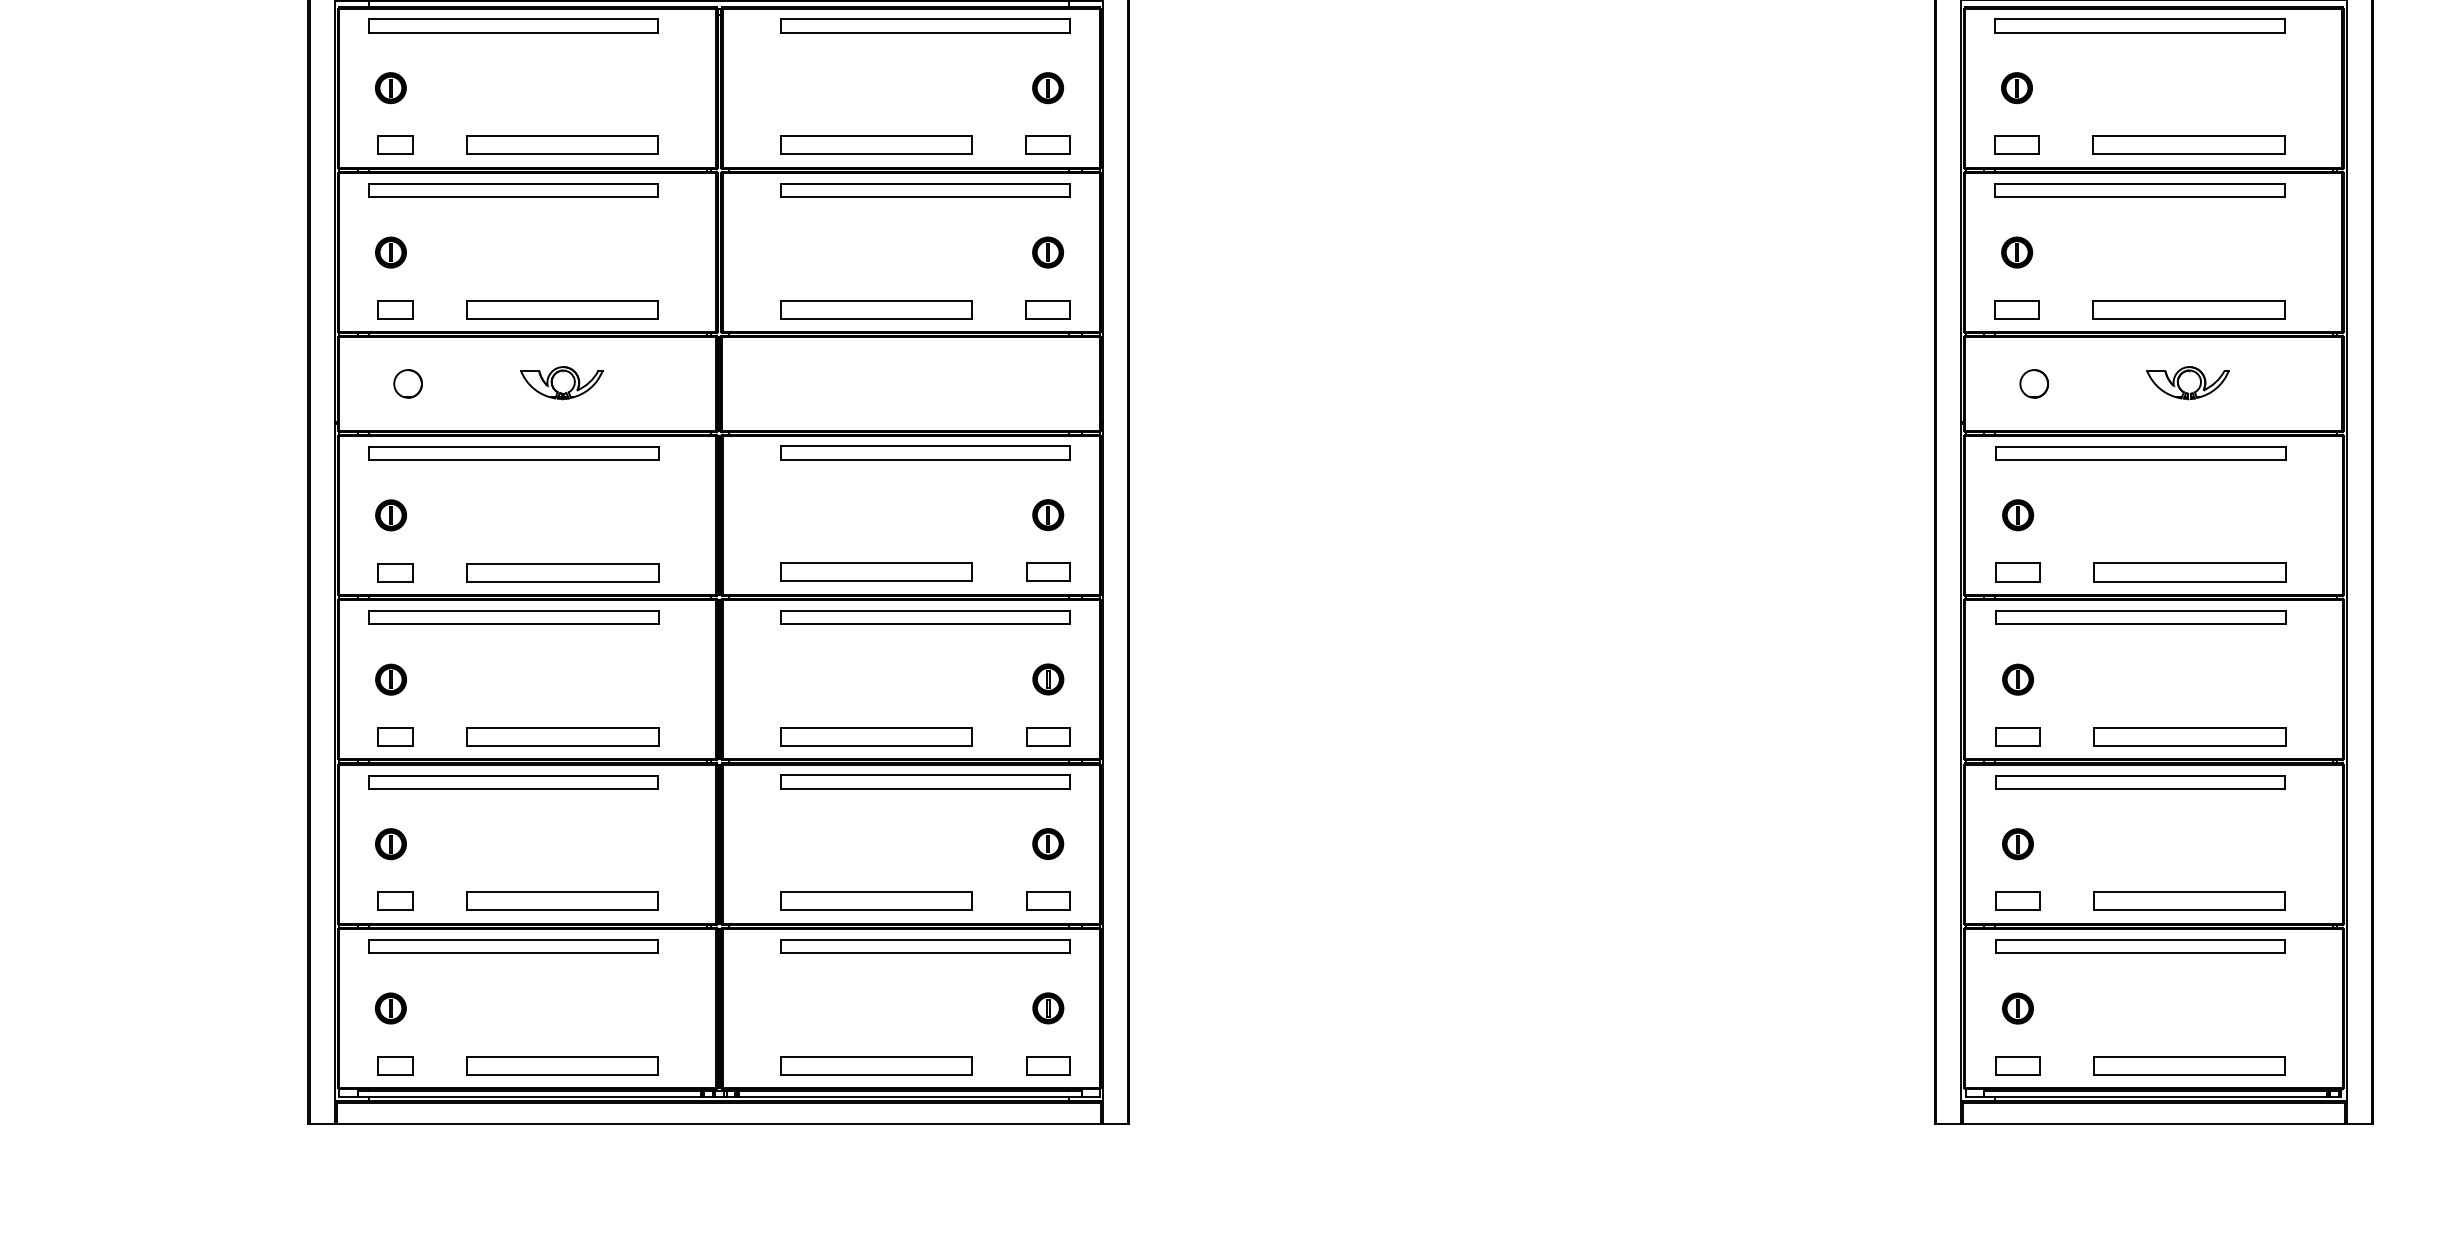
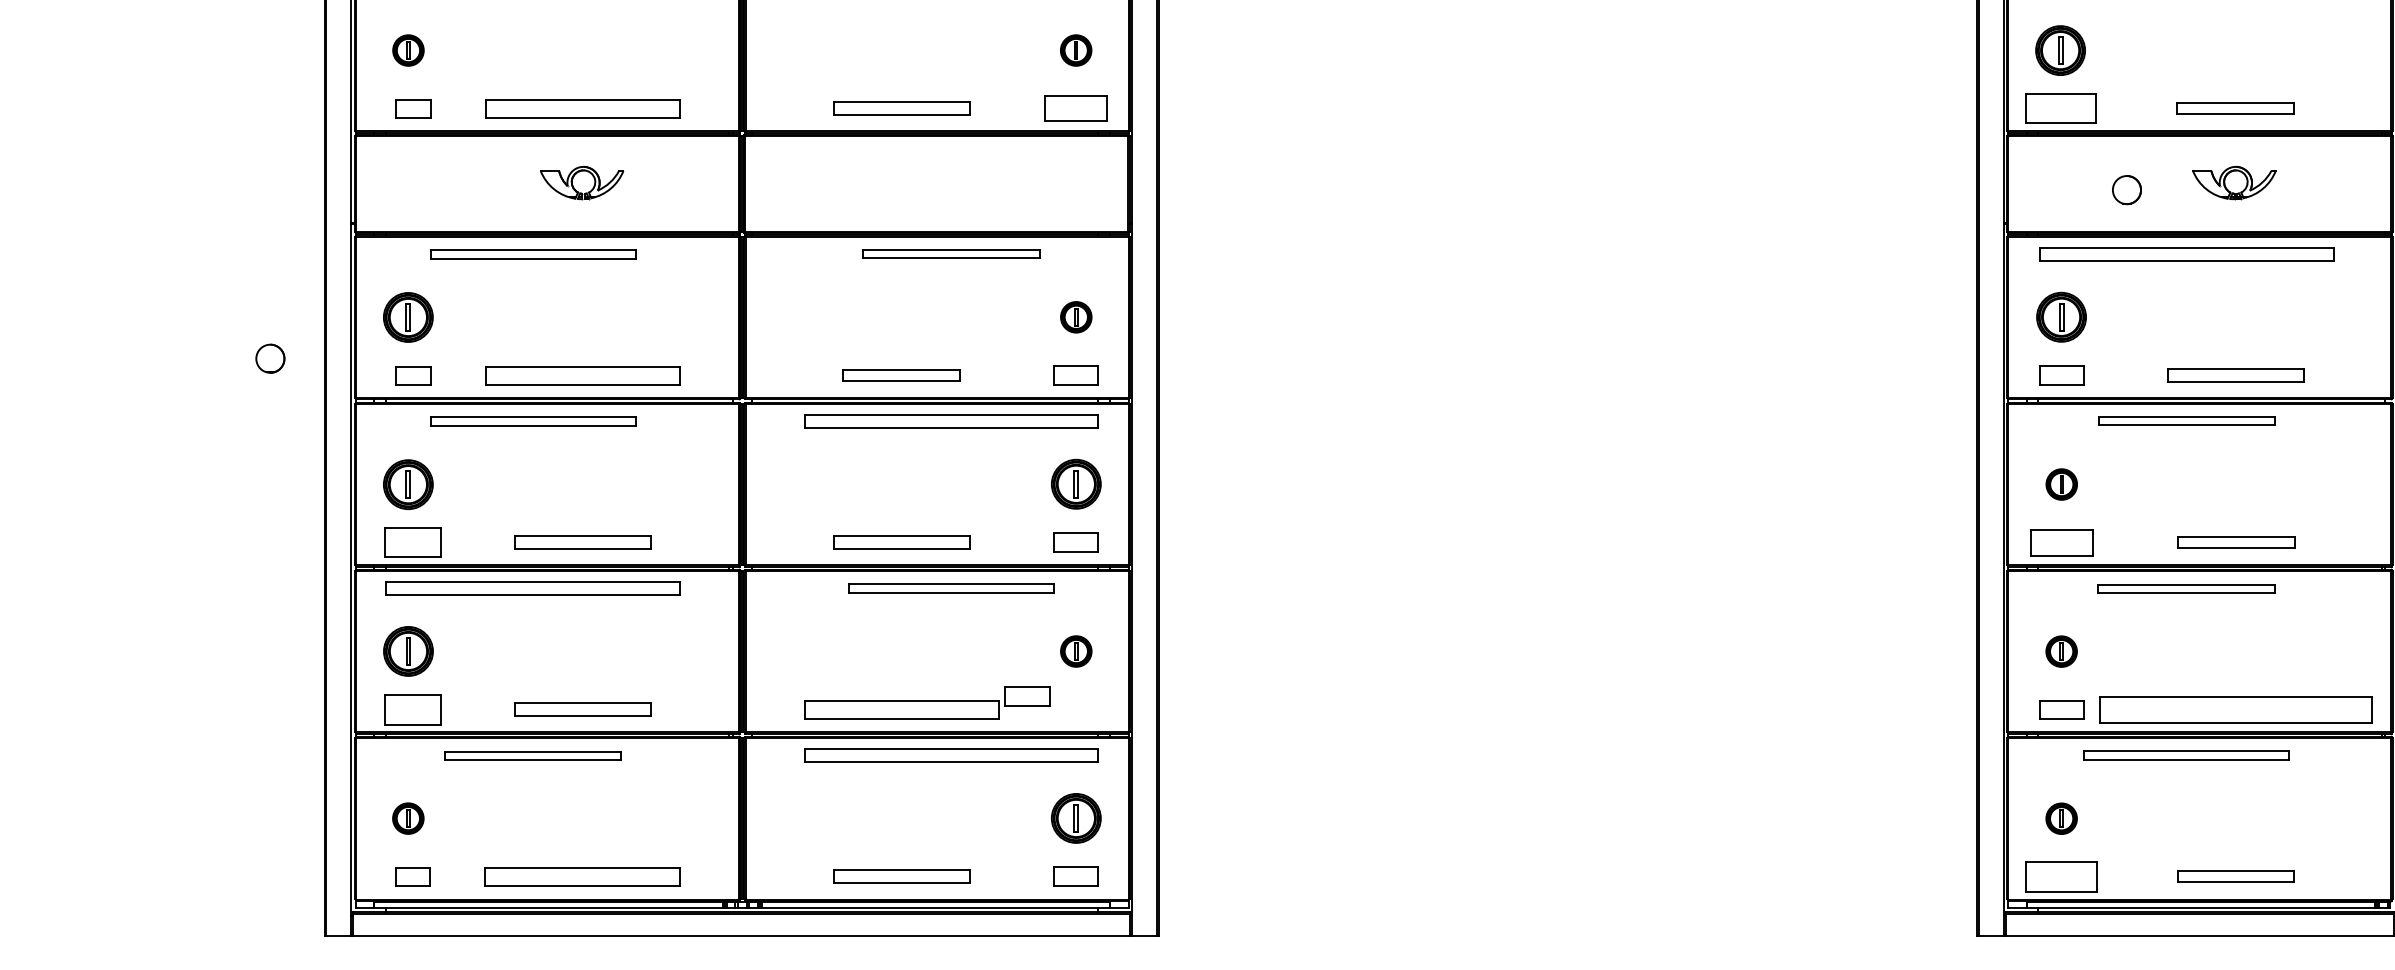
part: (2017, 252) -> (2061, 50), size x1.6
part: (876, 309) -> (901, 108), size x0.7
part: (1047, 309) -> (1075, 108), size x1.4
part: (2016, 309) -> (2060, 108), size x1.6
part: (2188, 309) -> (2234, 108), size x0.6
circle: (407, 383) -> (269, 358), moved
part: (2034, 383) -> (2127, 189), moved
part: (925, 452) -> (951, 253), size x0.6
part: (513, 453) -> (532, 254), size x0.7
part: (391, 515) -> (408, 317), size x1.6
part: (2018, 515) -> (2062, 317), size x1.6
part: (876, 571) -> (901, 374), size x0.6
part: (2189, 572) -> (2235, 375), size x0.7
part: (513, 617) -> (532, 421), size x0.7
part: (2140, 617) -> (2186, 421), size x0.6
part: (391, 679) -> (408, 484), size x1.6
part: (1048, 679) -> (1076, 484), size x1.6
part: (395, 736) -> (413, 542), size x1.6
part: (562, 736) -> (582, 542), size x0.7
part: (876, 736) -> (901, 542), size x0.7
part: (2017, 736) -> (2061, 542), size x1.4
part: (2189, 736) -> (2235, 542), size x0.6
part: (925, 781) -> (951, 587), size x0.7
part: (2140, 782) -> (2186, 588), size x0.6
part: (390, 844) -> (407, 651), size x1.6
part: (395, 900) -> (413, 708), size x1.6
part: (562, 900) -> (582, 708), size x0.7
part: (1048, 900) -> (1027, 695), moved
part: (2189, 900) -> (2235, 708), size x1.4
part: (513, 946) -> (532, 755), size x0.6
part: (2140, 946) -> (2186, 755), size x0.7
part: (1048, 1008) -> (1076, 818), size x1.6
part: (876, 1065) -> (901, 876), size x0.7
part: (2017, 1065) -> (2061, 876), size x1.6
part: (2189, 1065) -> (2235, 876), size x0.6

